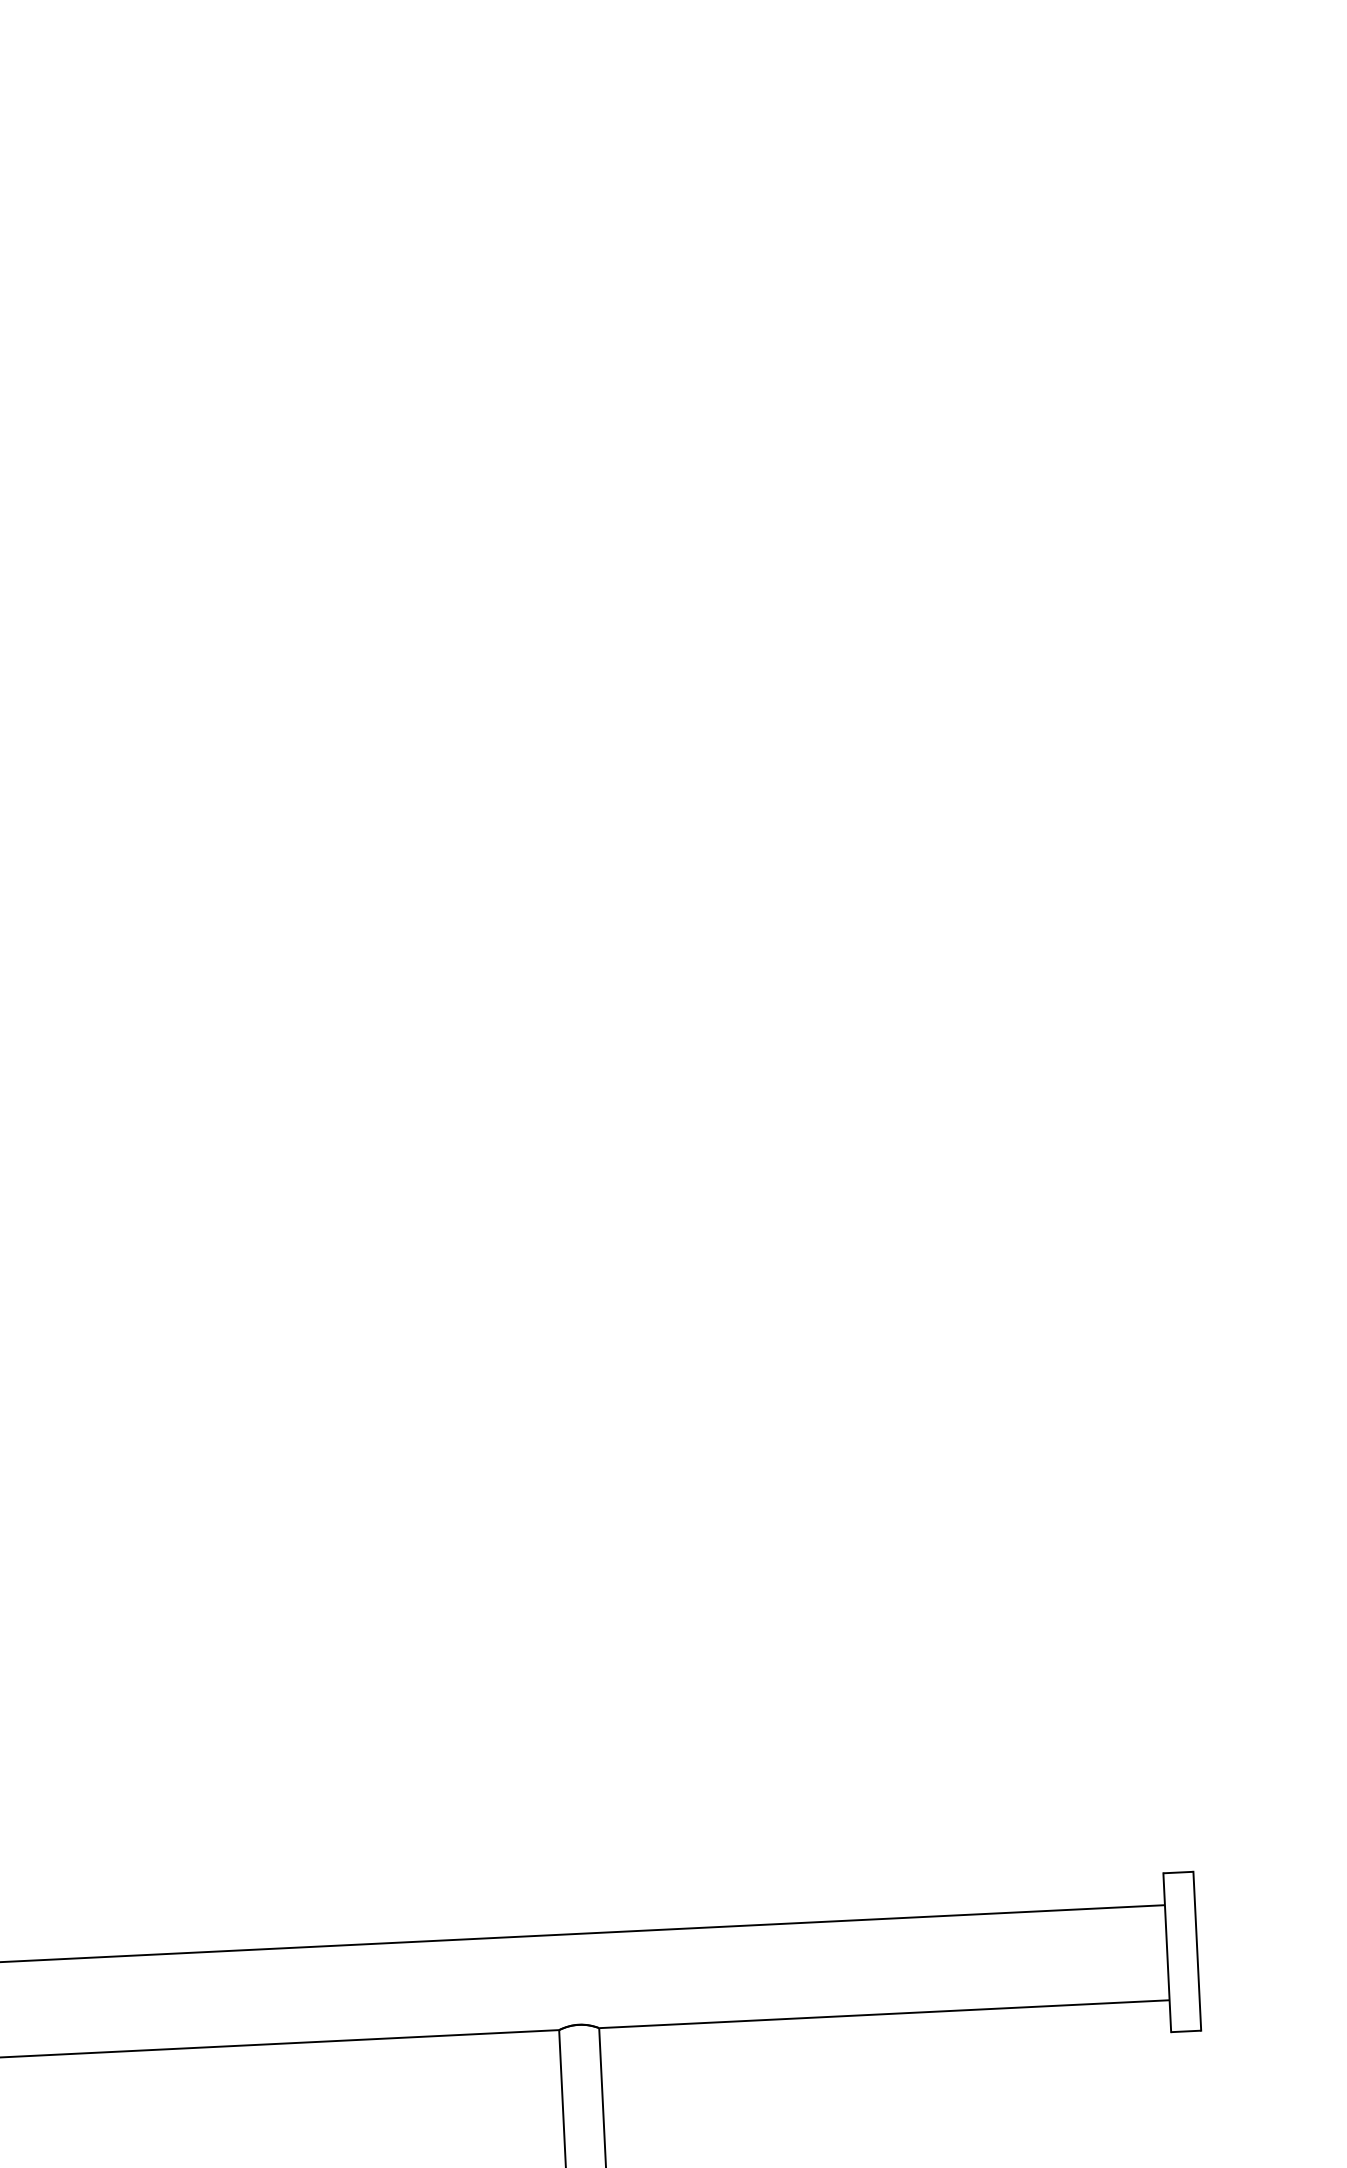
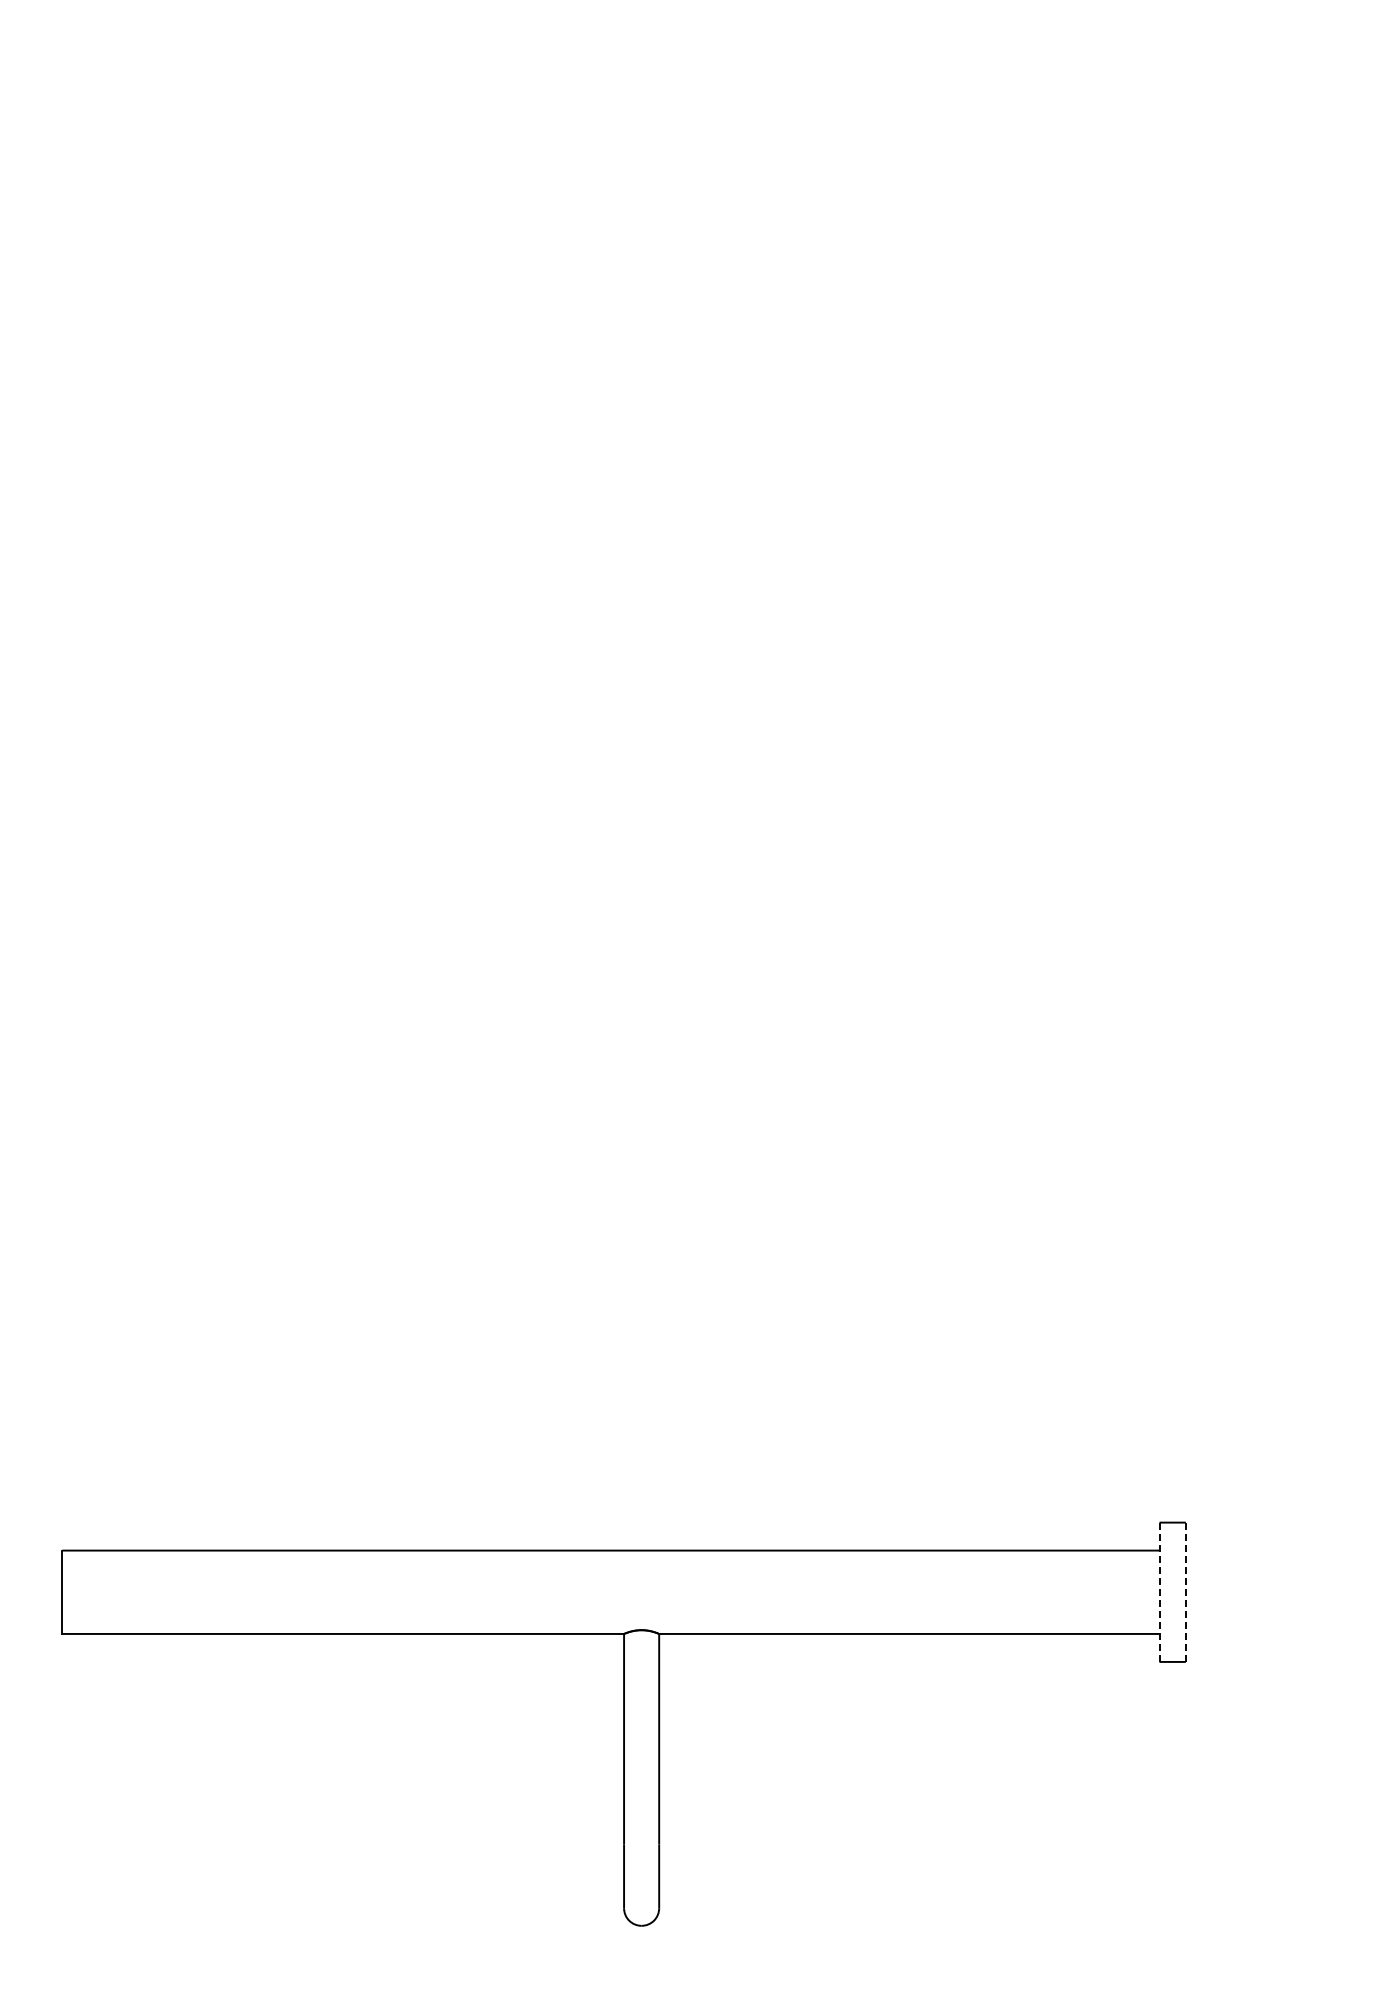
line: (1196, 1951) -> (1185, 1592), solid -> dashed
line: (1167, 1952) -> (1159, 1592), solid -> dashed

